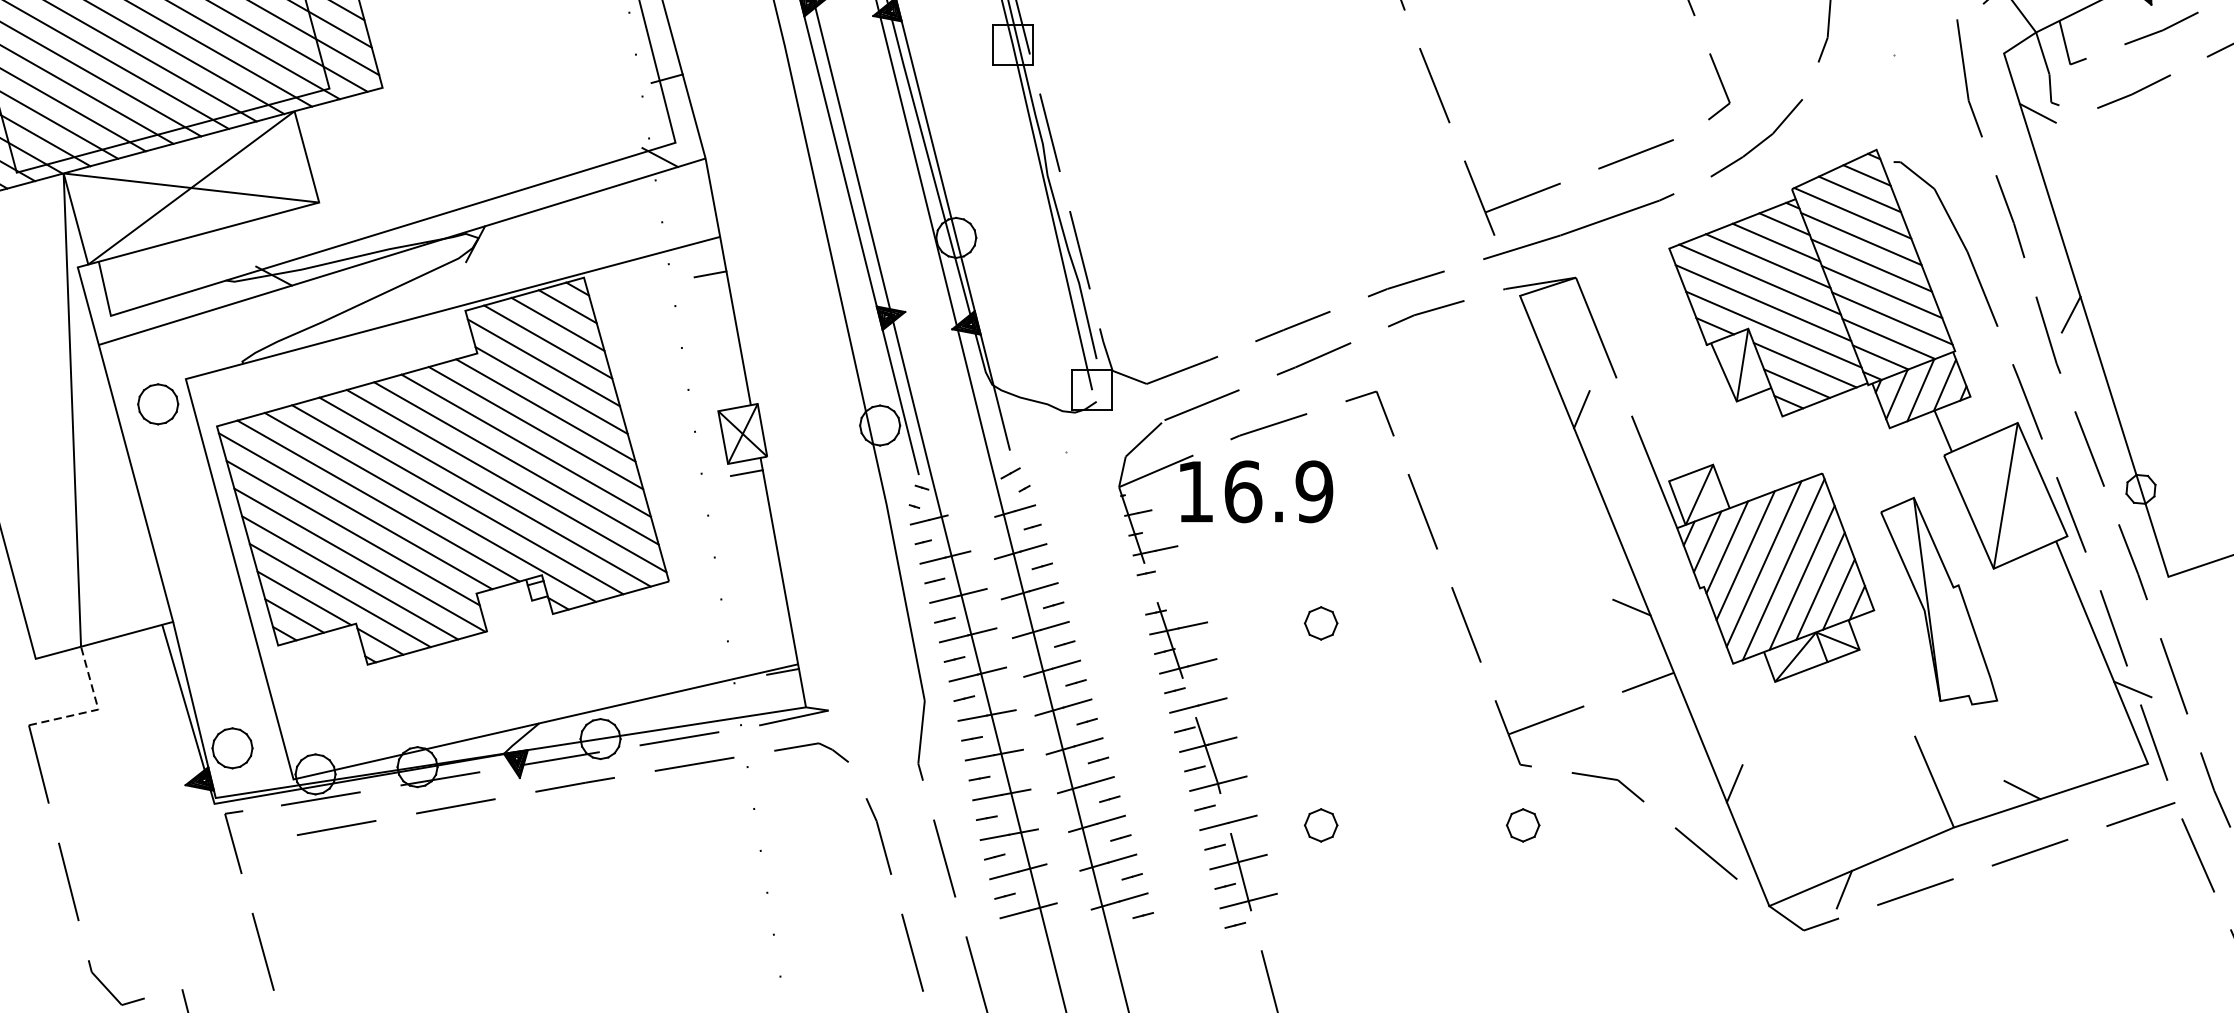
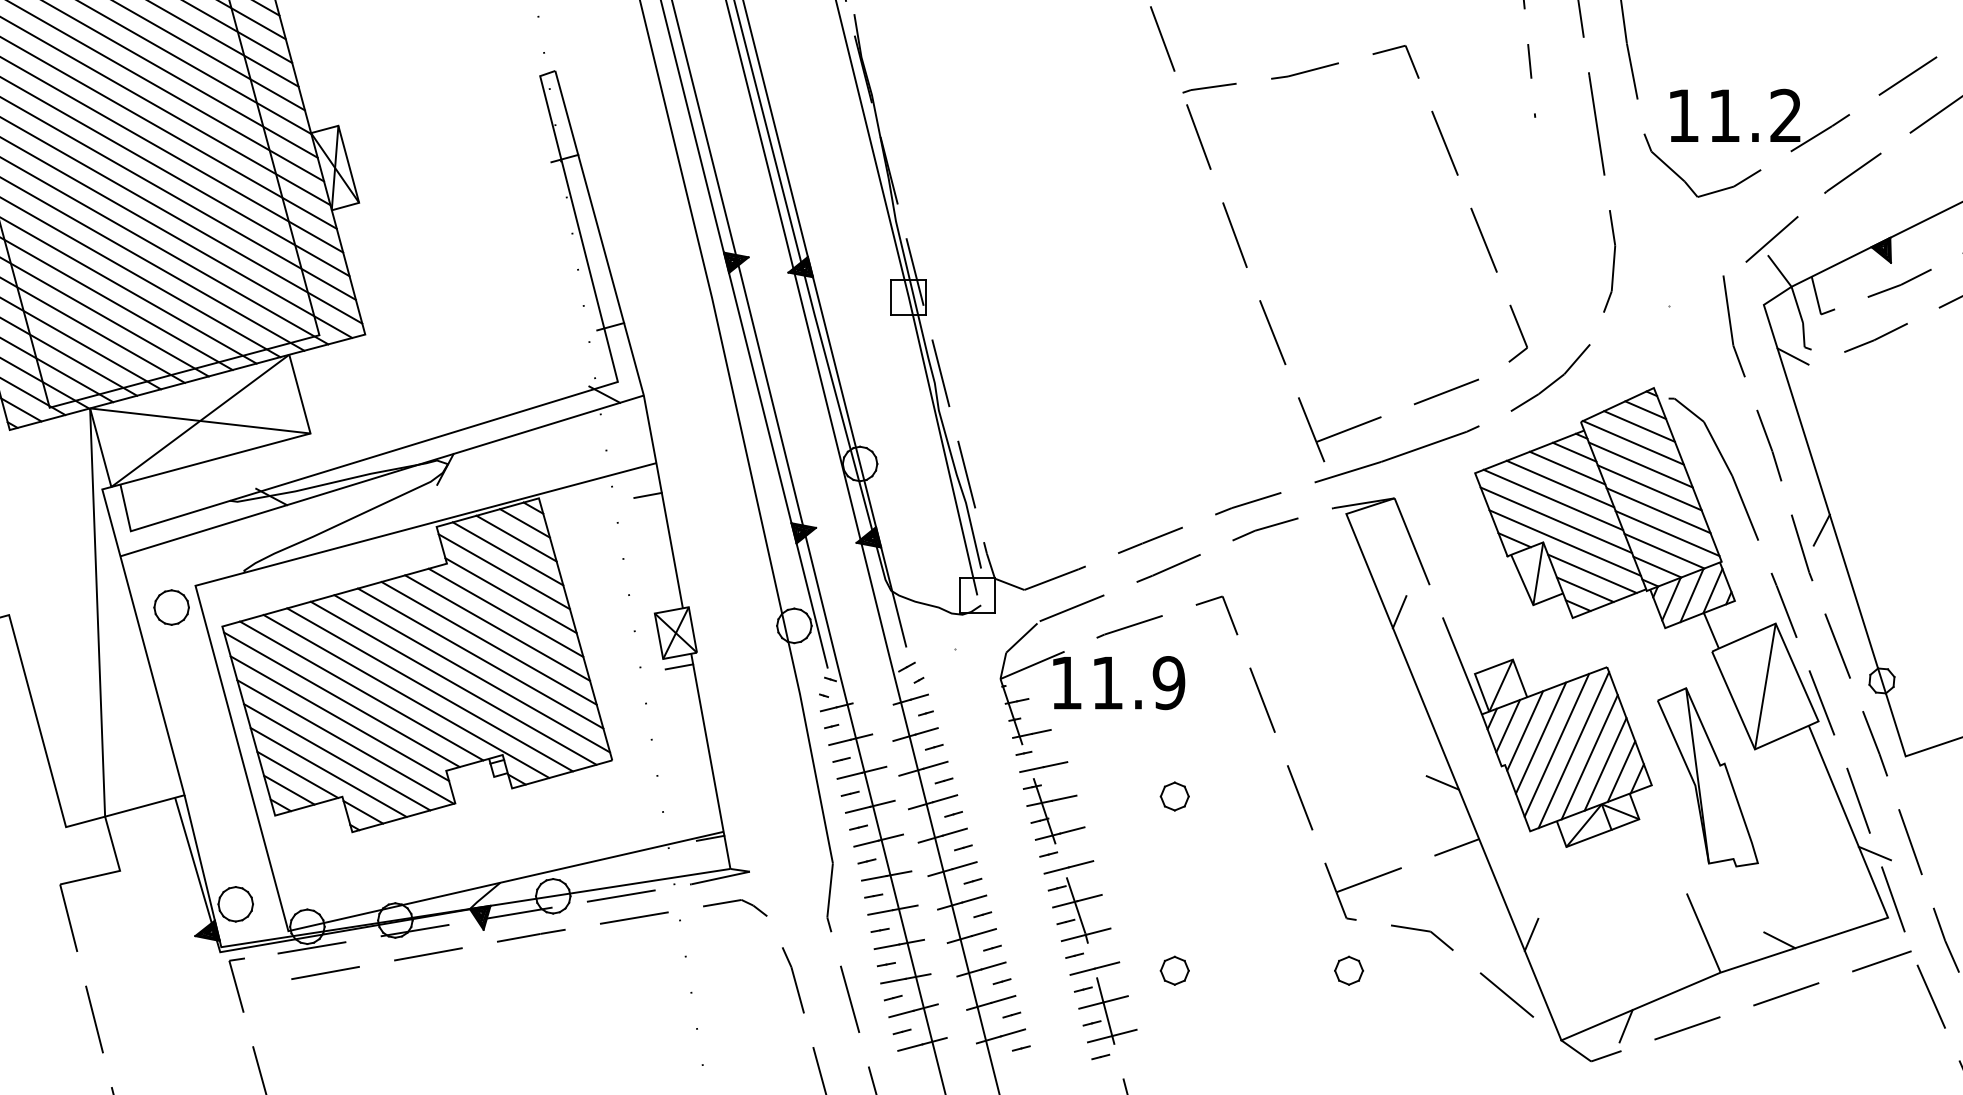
text: (1243, 492) -> (1107, 683), 16.9 -> 11.9
line: (1168, 588) -> (1043, 766), added
line: (96, 710) -> (118, 871), dashed -> solid

